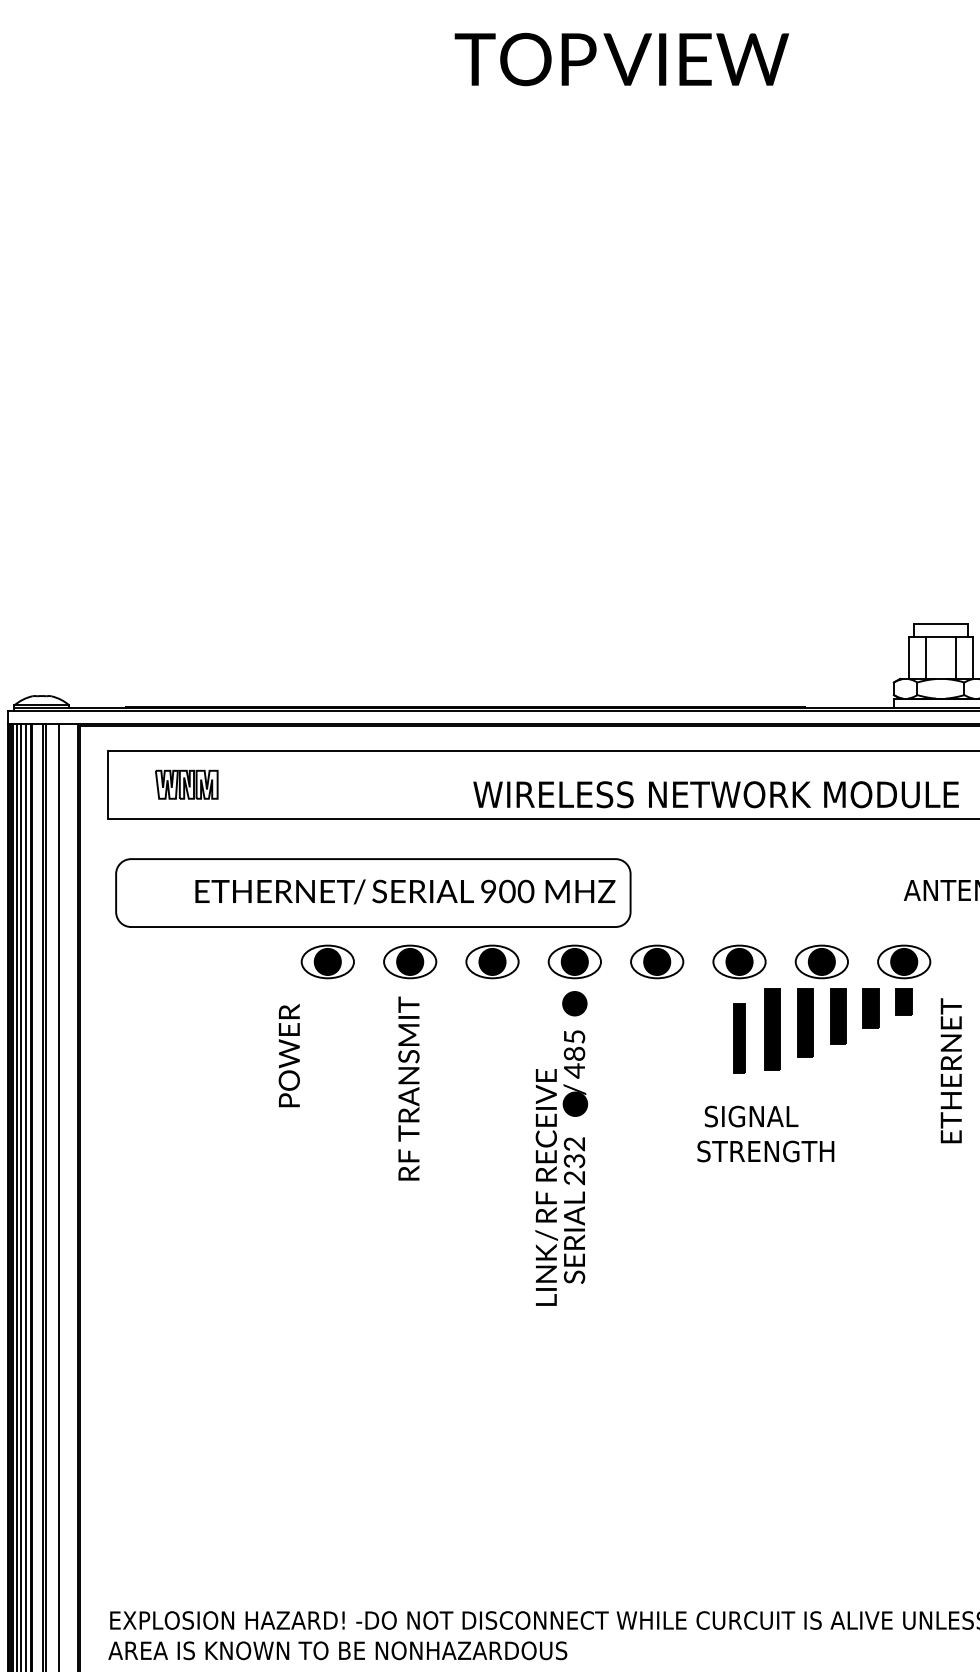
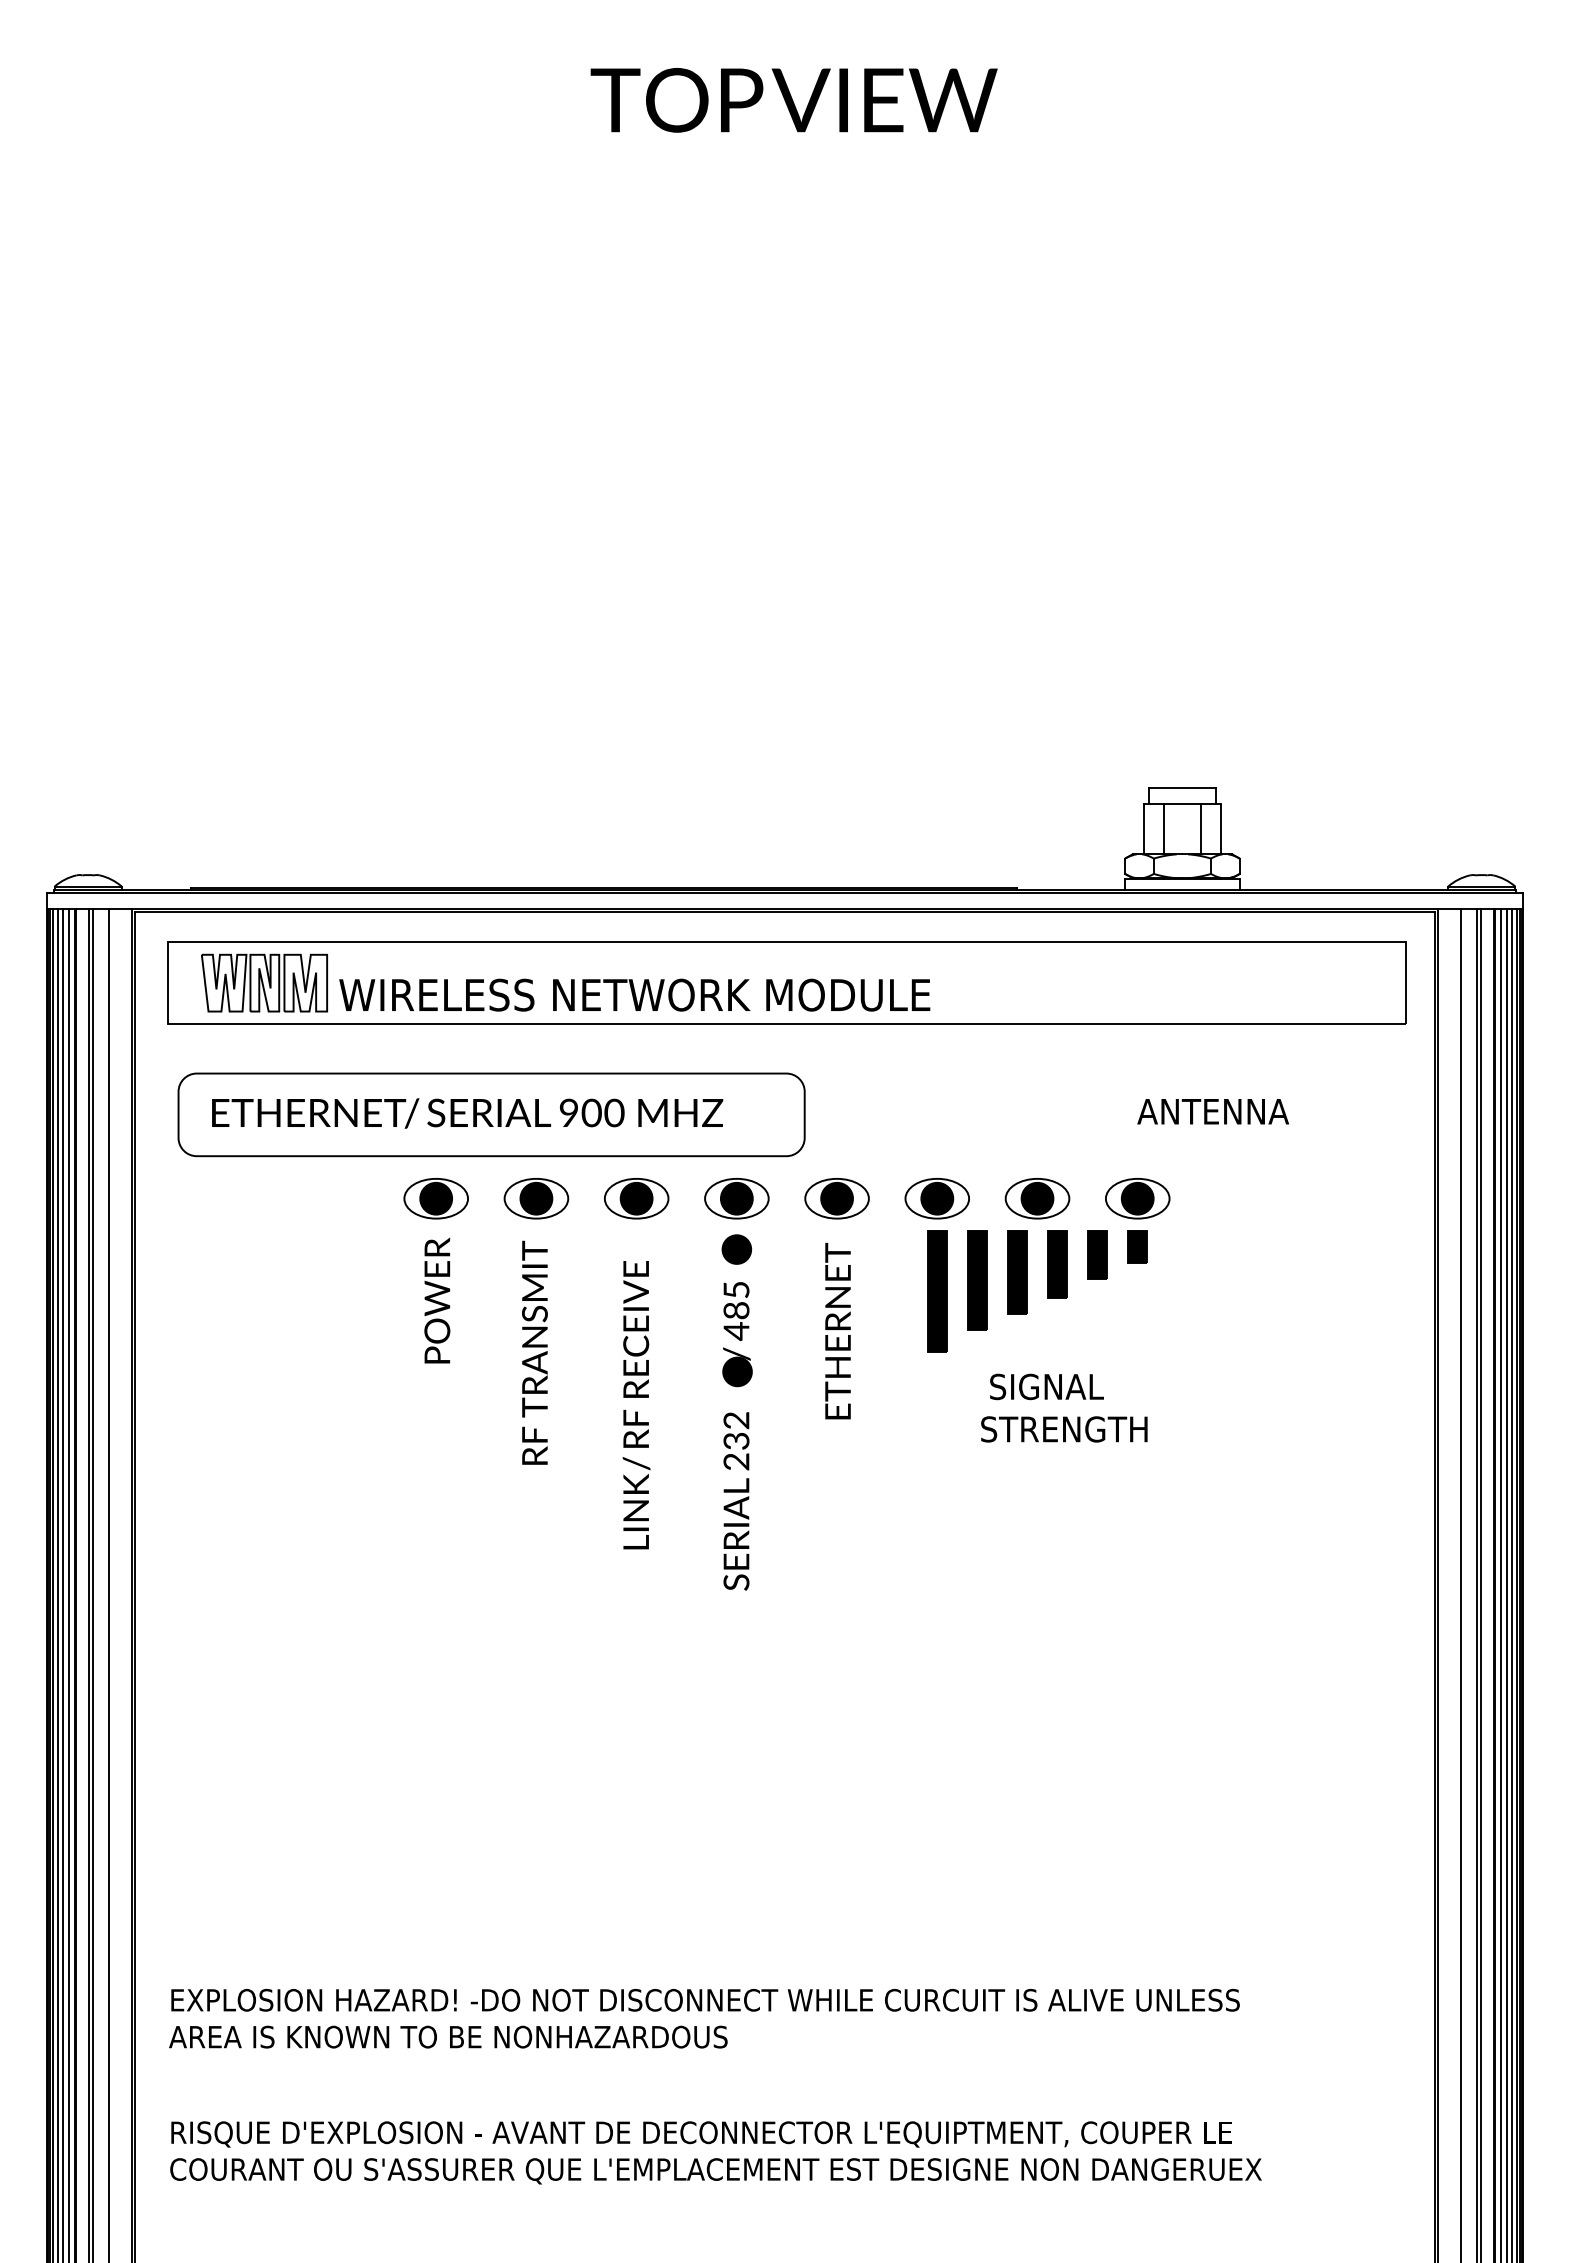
part: (186, 784) -> (264, 982), size x1.67
text: (715, 794) -> (634, 994), moved
text: (405, 891) -> (467, 1113), moved
part: (739, 1038) -> (937, 1291), size x1.43
text: (289, 1055) -> (437, 1300), moved
text: (950, 1070) -> (837, 1330), moved
text: (765, 1133) -> (1064, 1407), moved
text: (546, 1187) -> (636, 1405), moved

